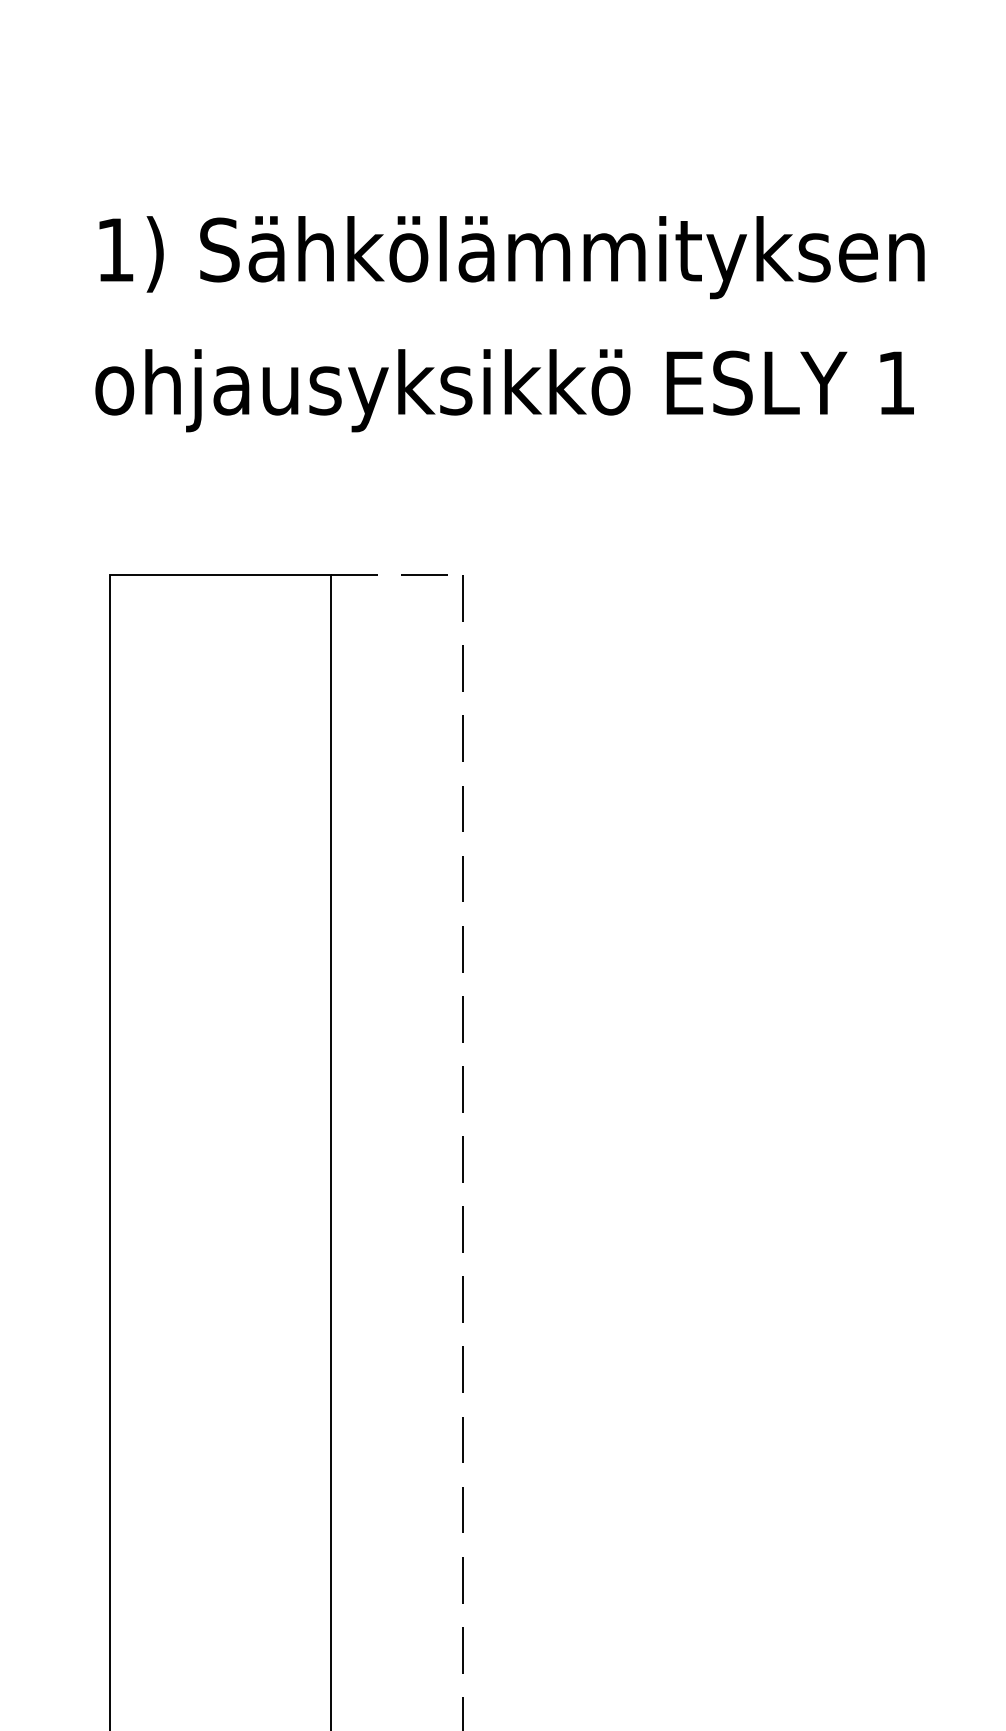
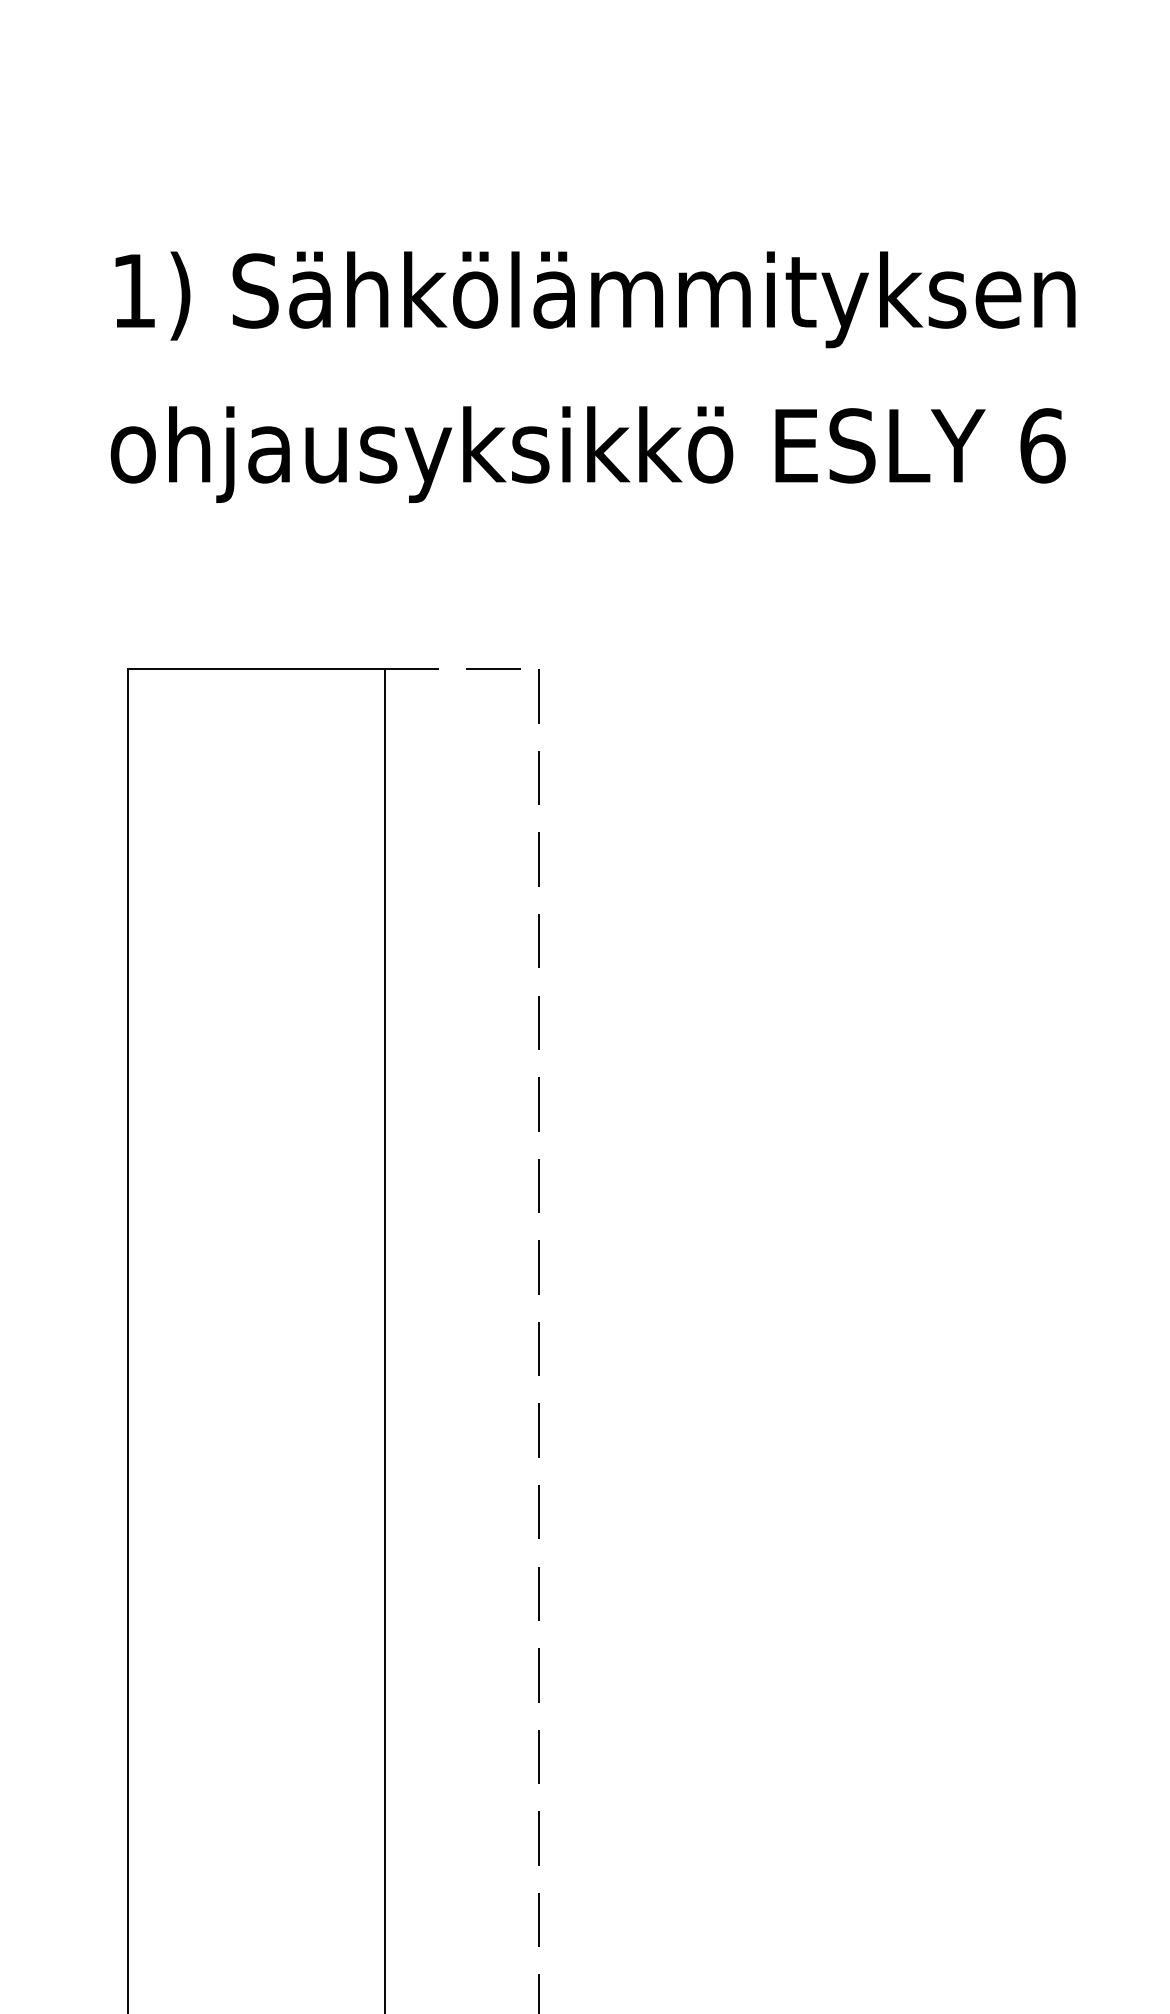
text: (896, 382) -> (1042, 445), 1 -> 6

